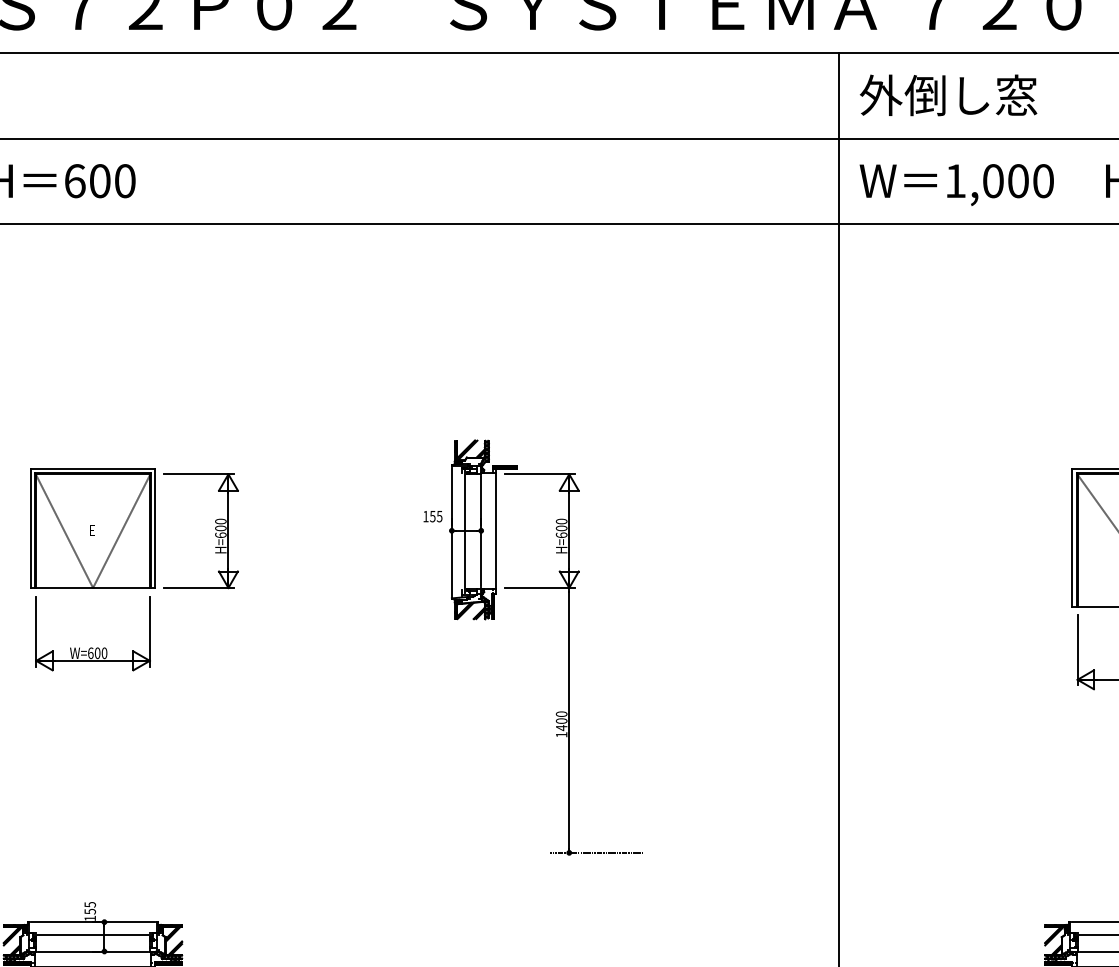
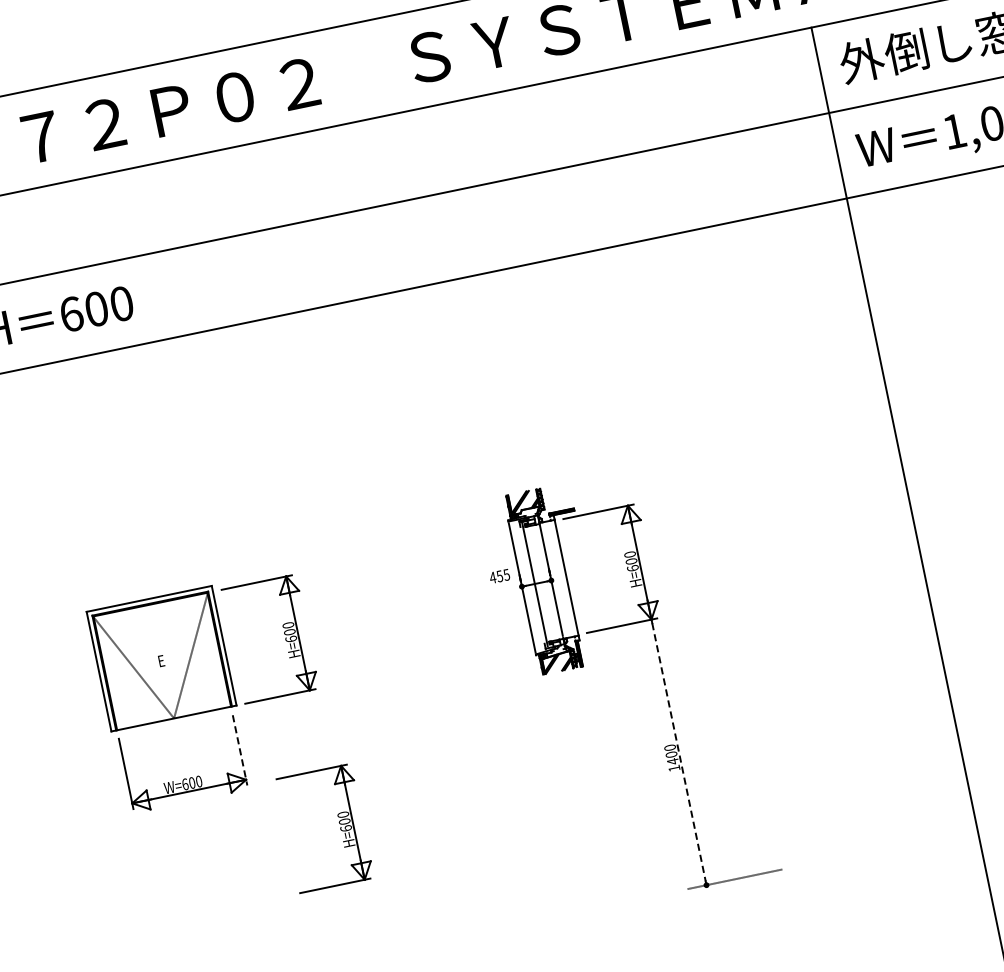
text: (425, 516) -> (492, 577), 155 -> 455
line: (149, 632) -> (239, 751), solid -> dashed
line: (569, 720) -> (679, 752), solid -> dashed
part: (230, 721) -> (339, 823), added

